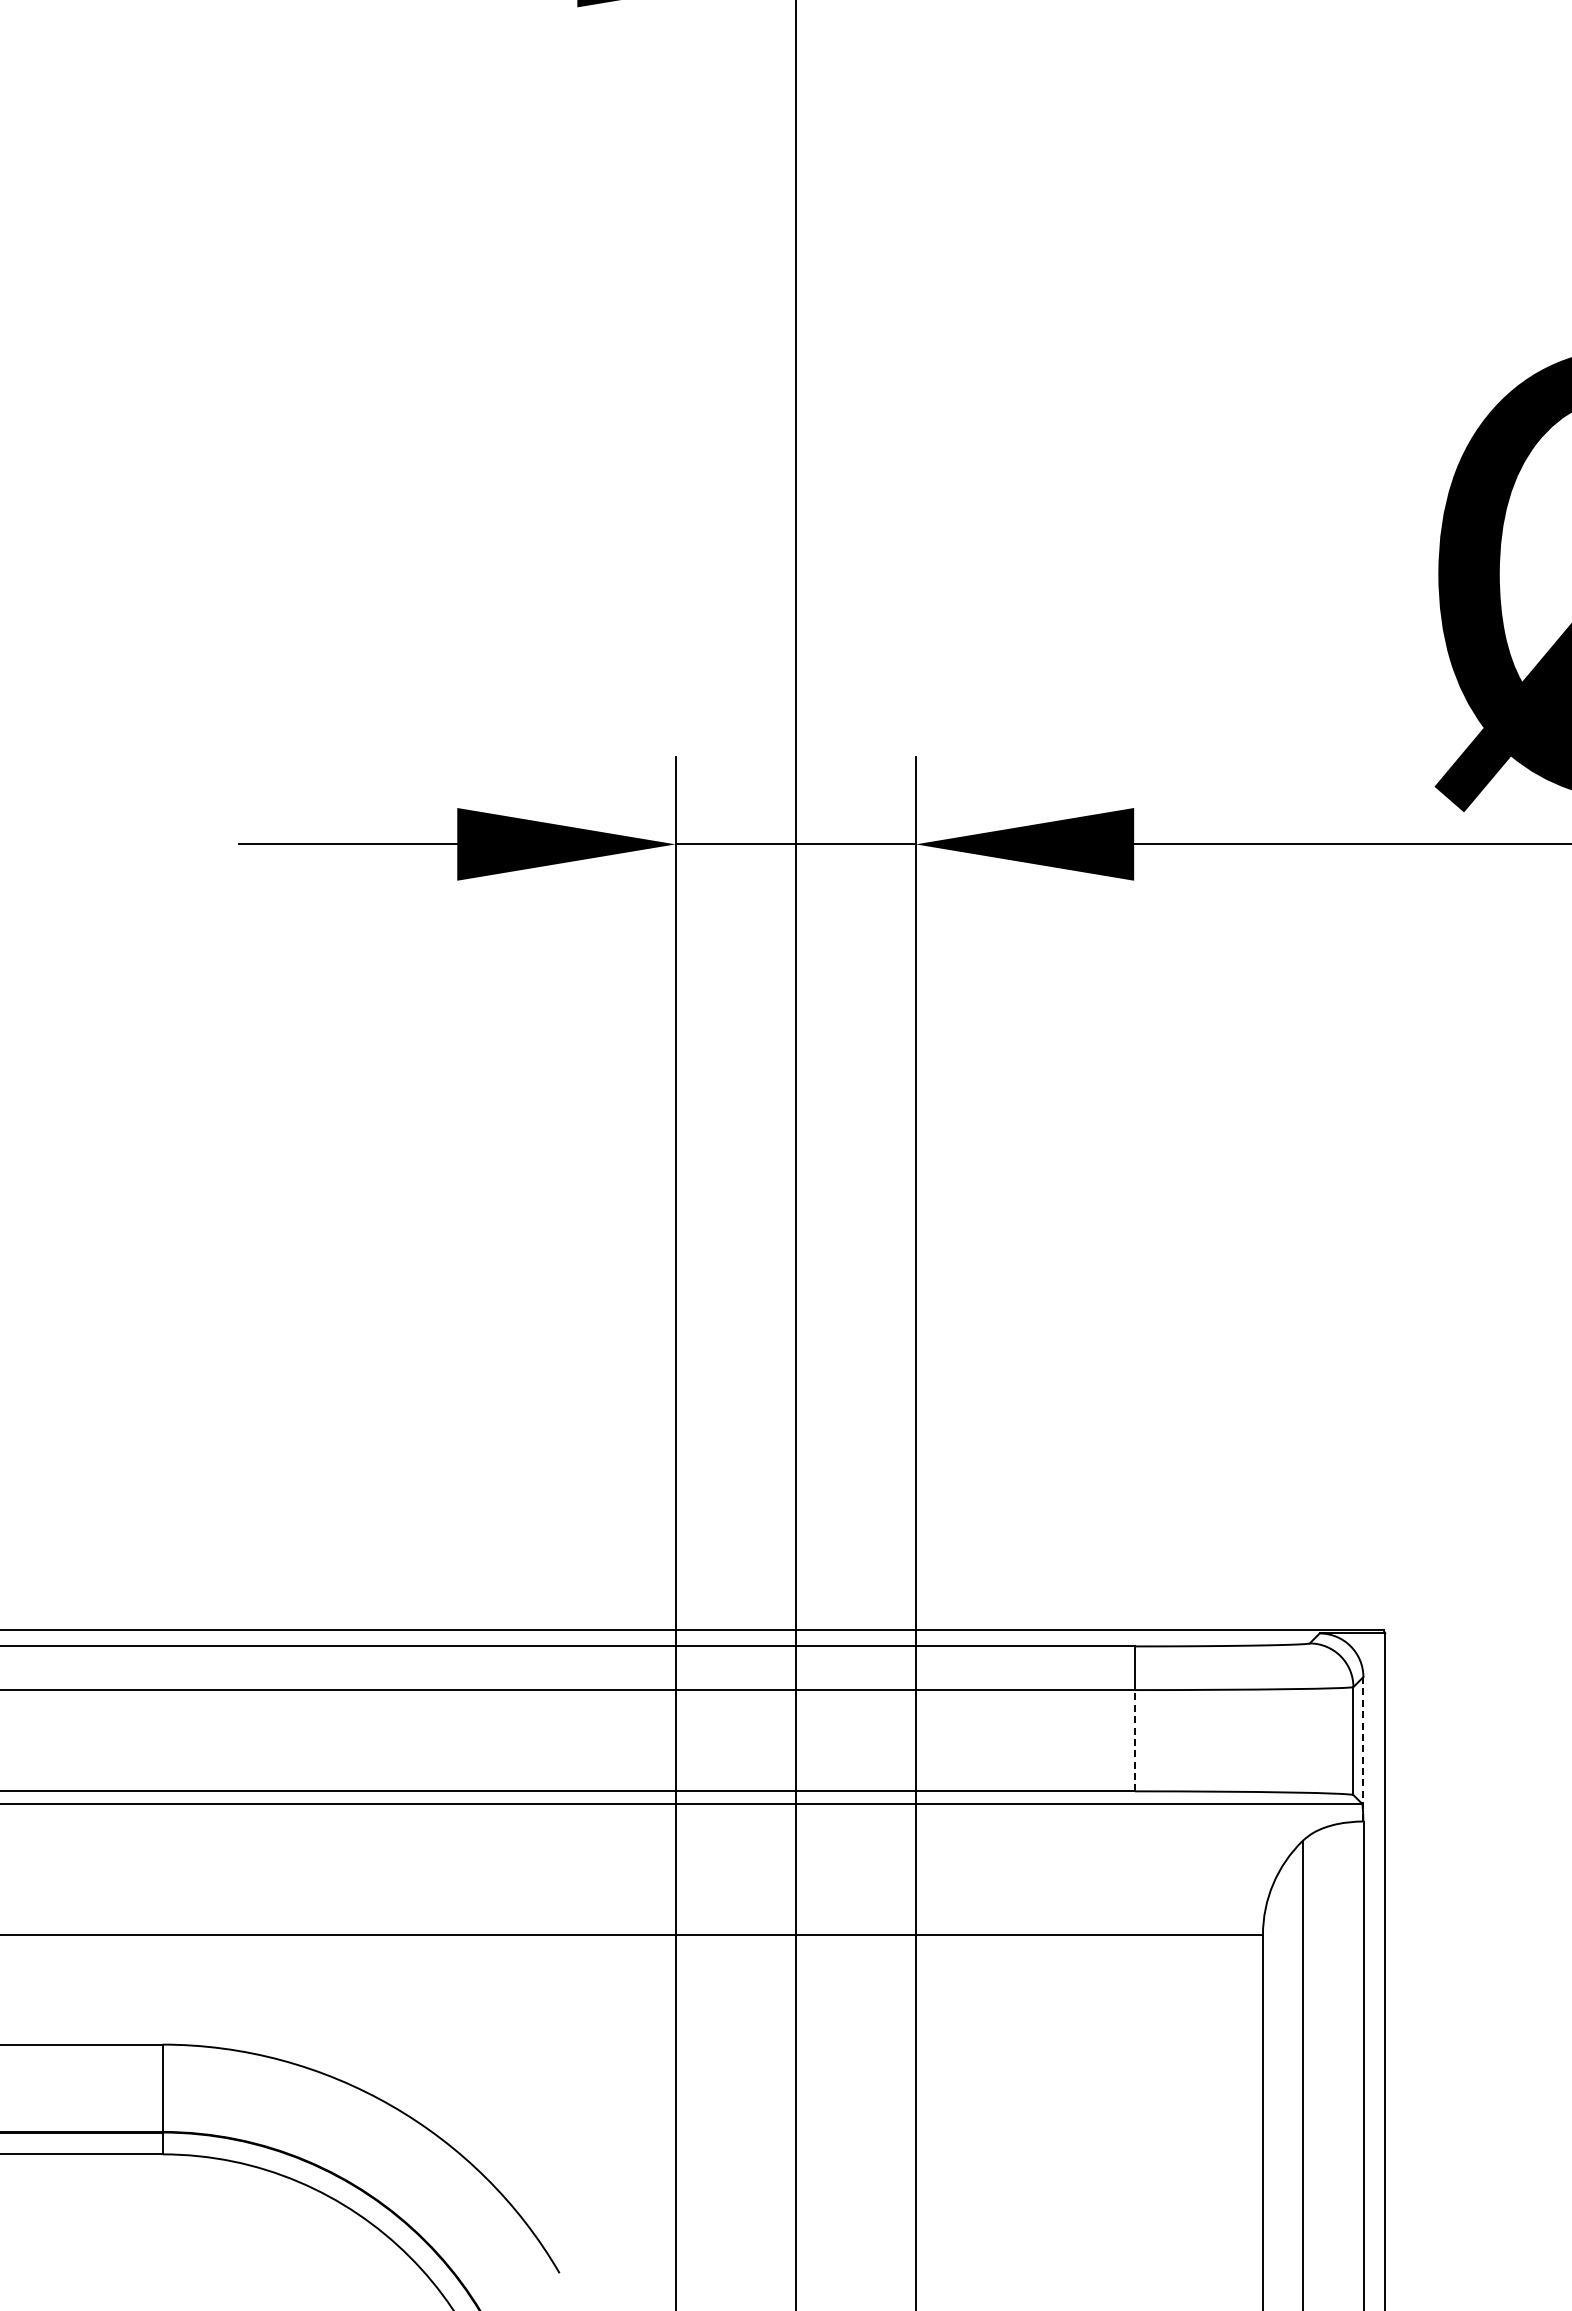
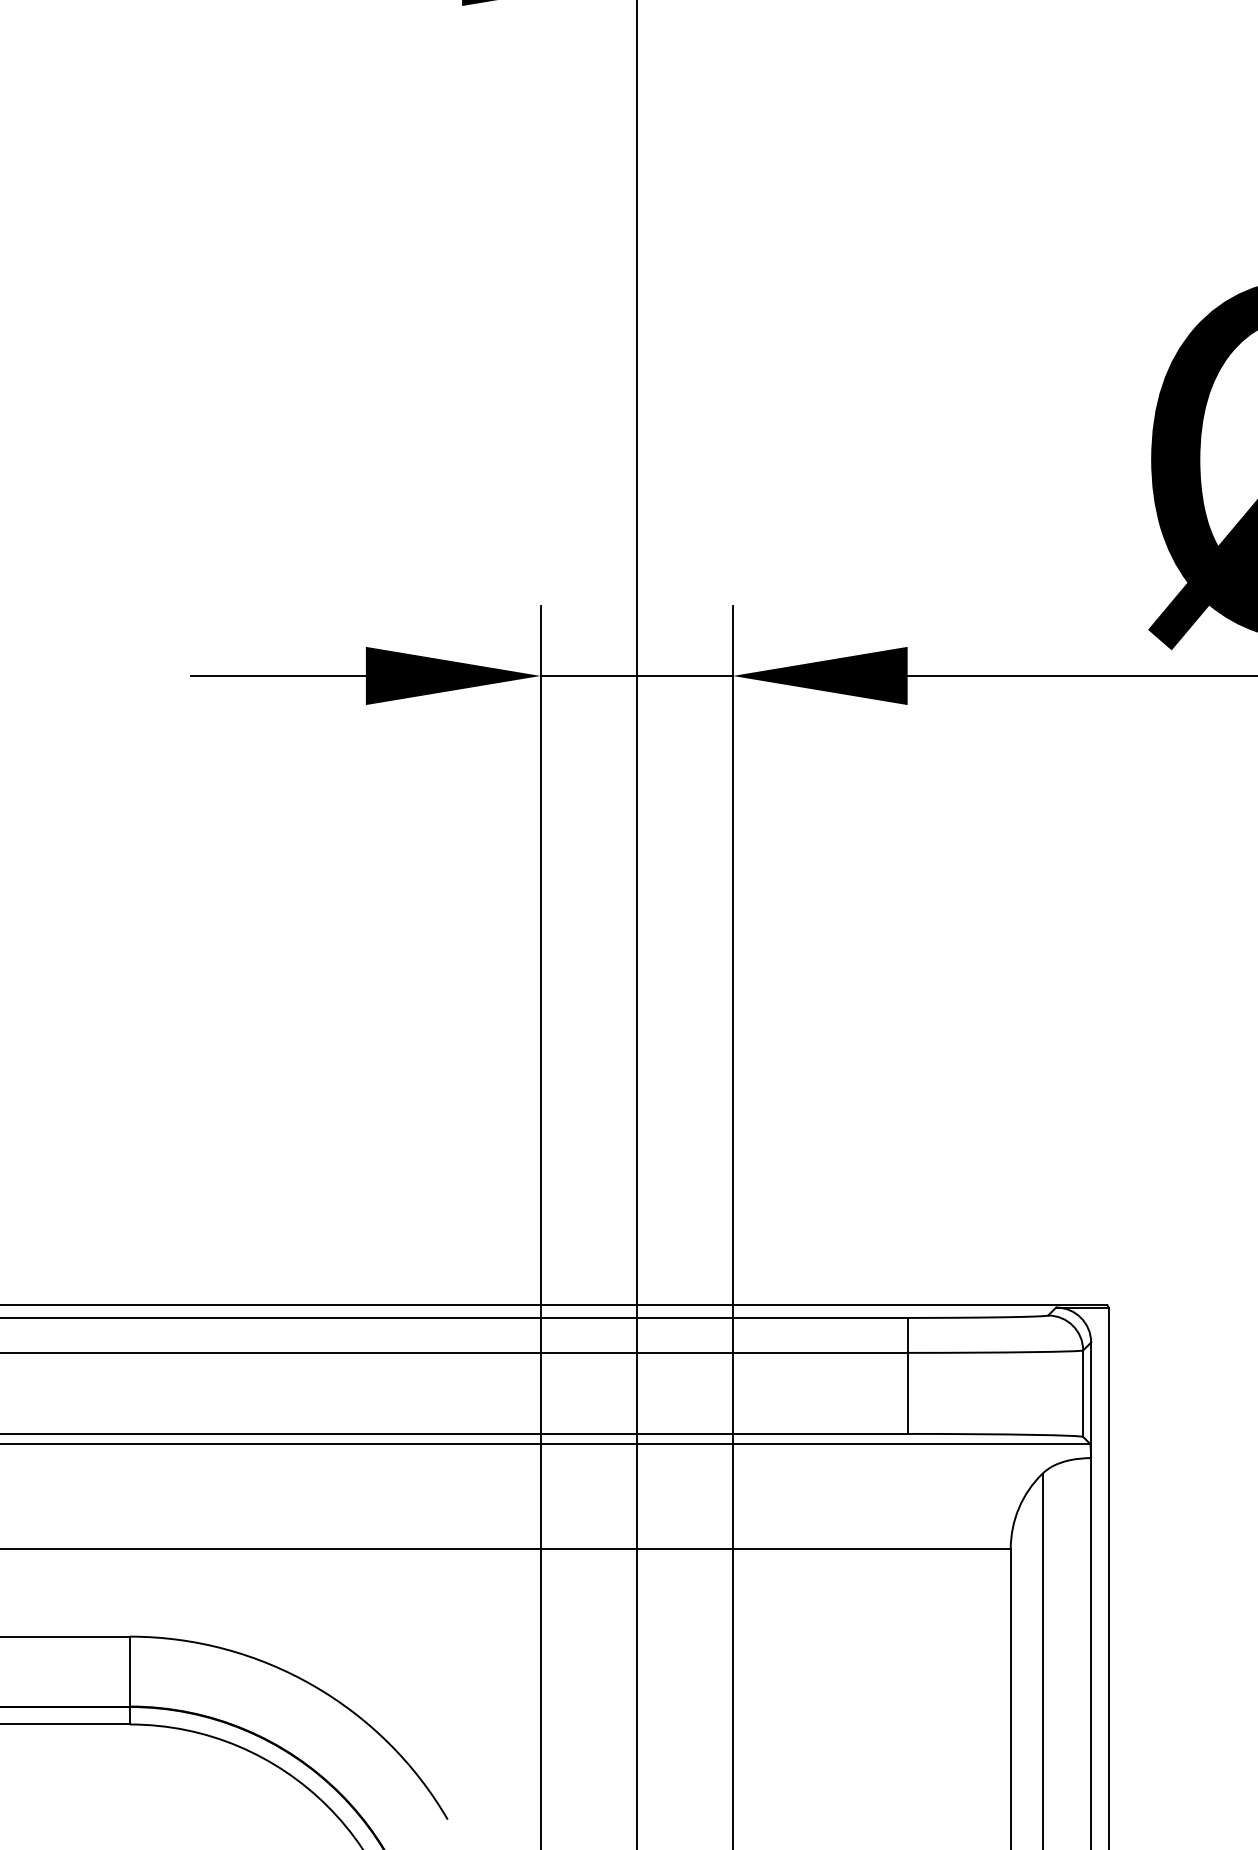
line: (1135, 1740) -> (908, 1393), dashed -> solid
line: (1363, 1749) -> (1091, 1400), dashed -> solid

